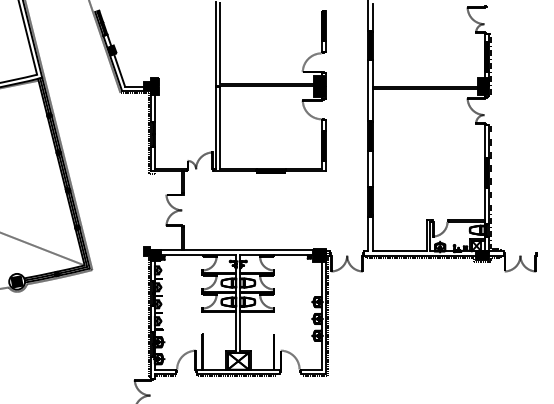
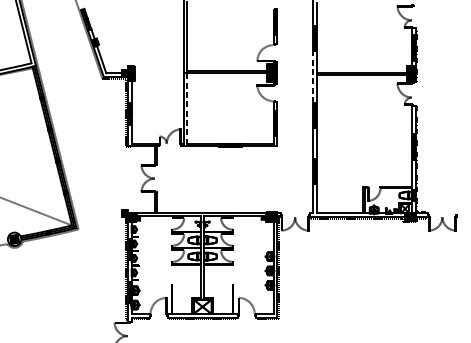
line: (368, 90) -> (313, 76), solid -> dashed
line: (220, 128) -> (187, 109), solid -> dashed

